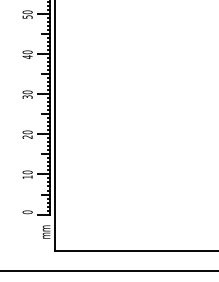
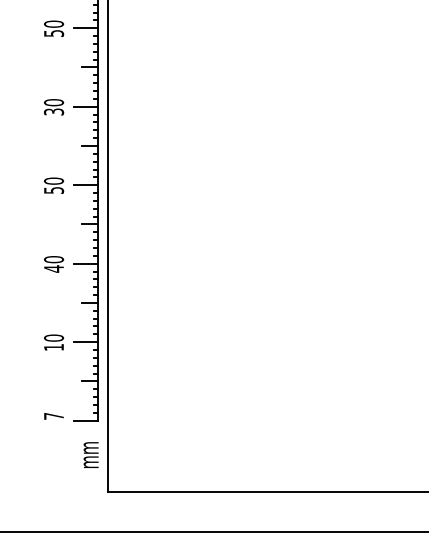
text: (27, 57) -> (53, 112), 40 -> 30
text: (26, 96) -> (51, 189), 30 -> 50
text: (27, 137) -> (53, 269), 20 -> 40
text: (27, 212) -> (53, 416), 0 -> 7

